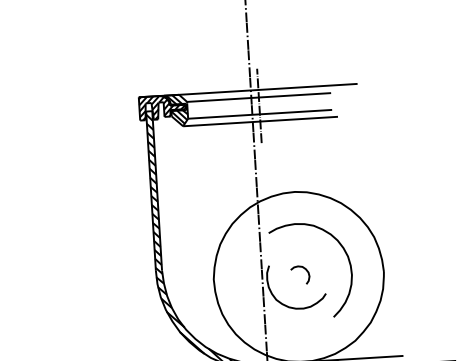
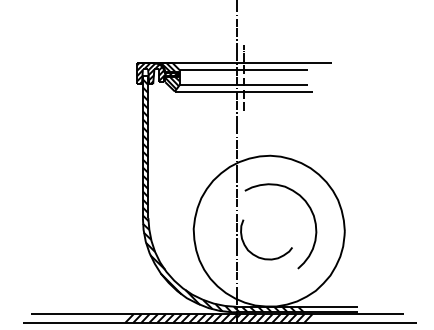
curve: (303, 269) -> (273, 224), removed

